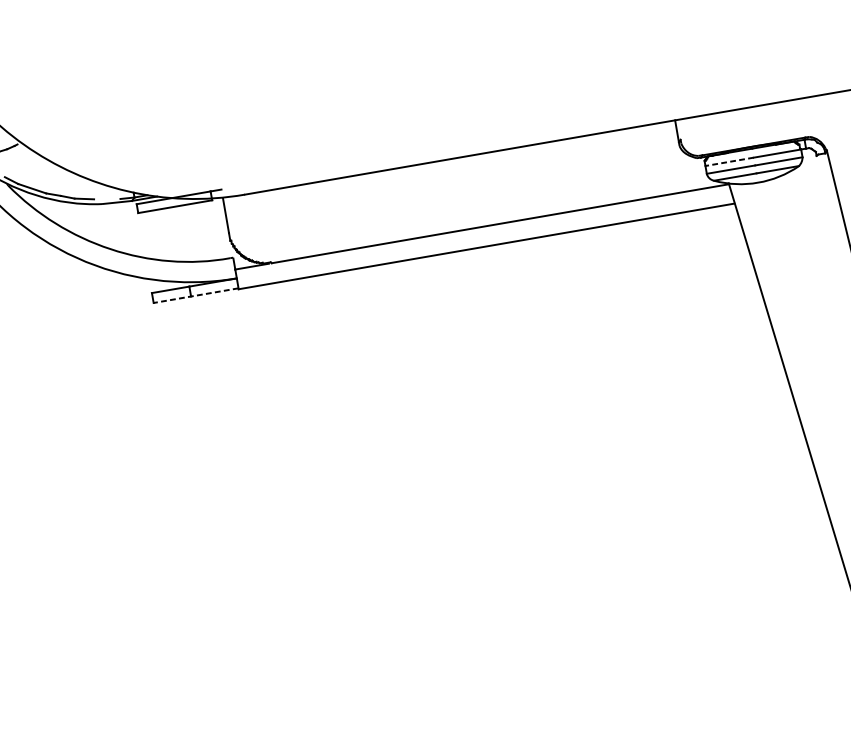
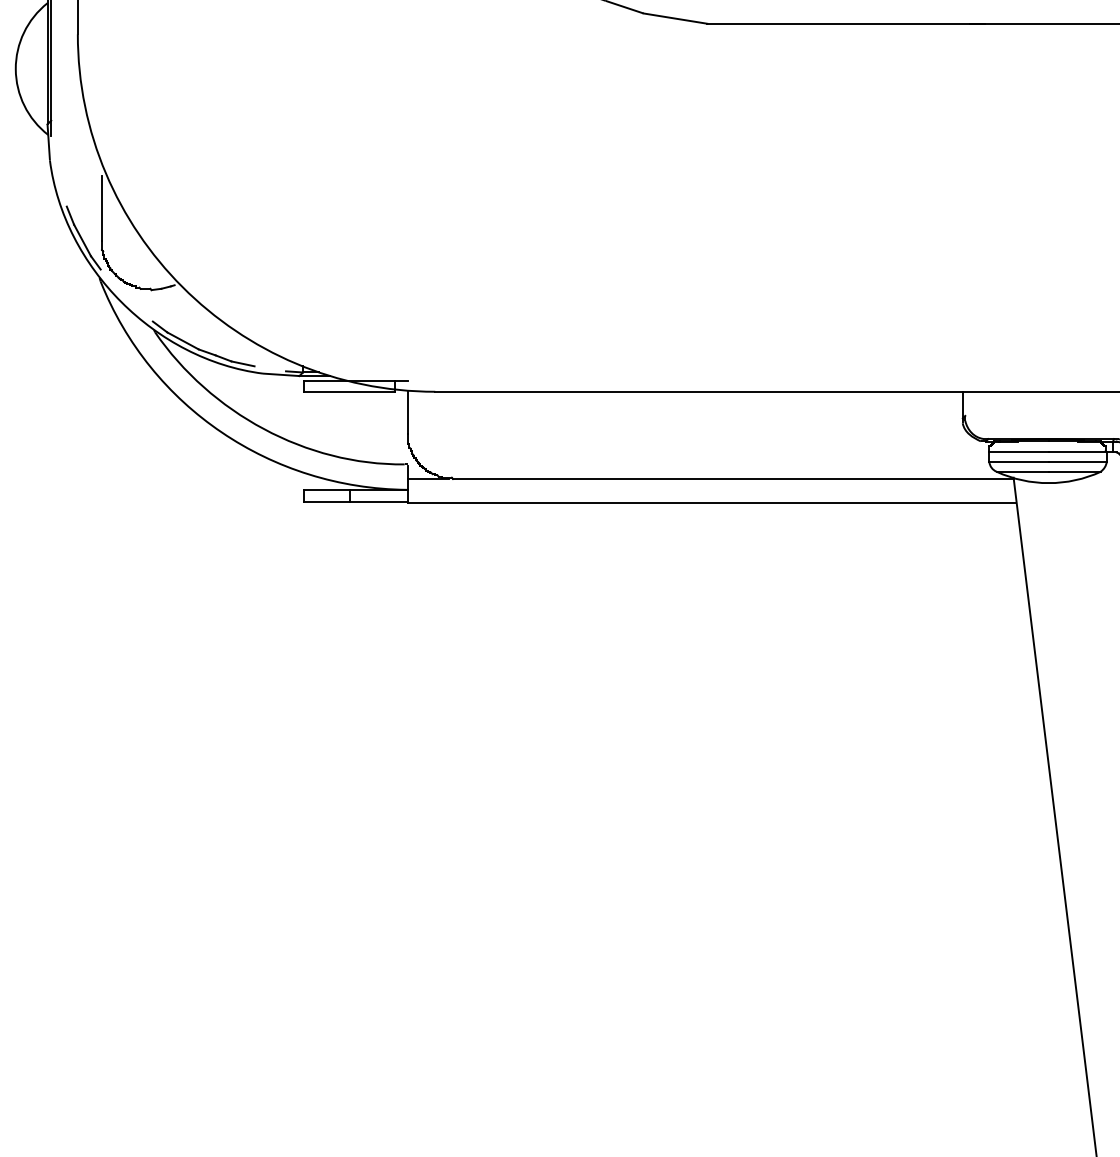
line: (729, 161) -> (1019, 452), dashed -> solid
line: (195, 296) -> (355, 502), dashed -> solid

